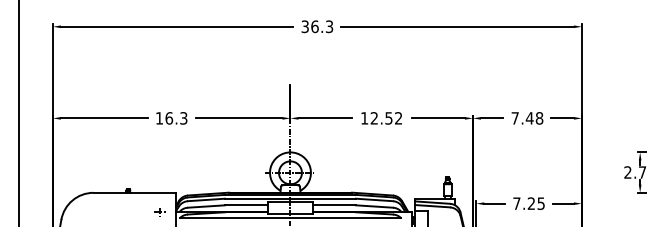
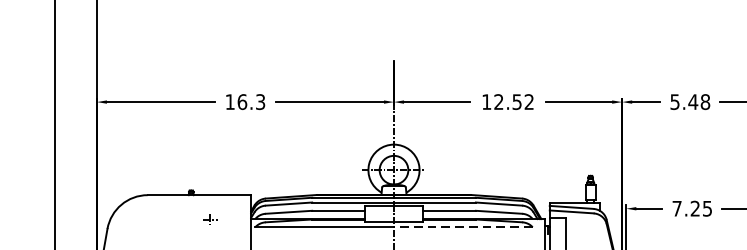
text: (514, 118) -> (674, 102), 7.48 -> 5.48
part: (159, 212) -> (210, 219), moved
line: (345, 218) -> (462, 227), solid -> dashed

